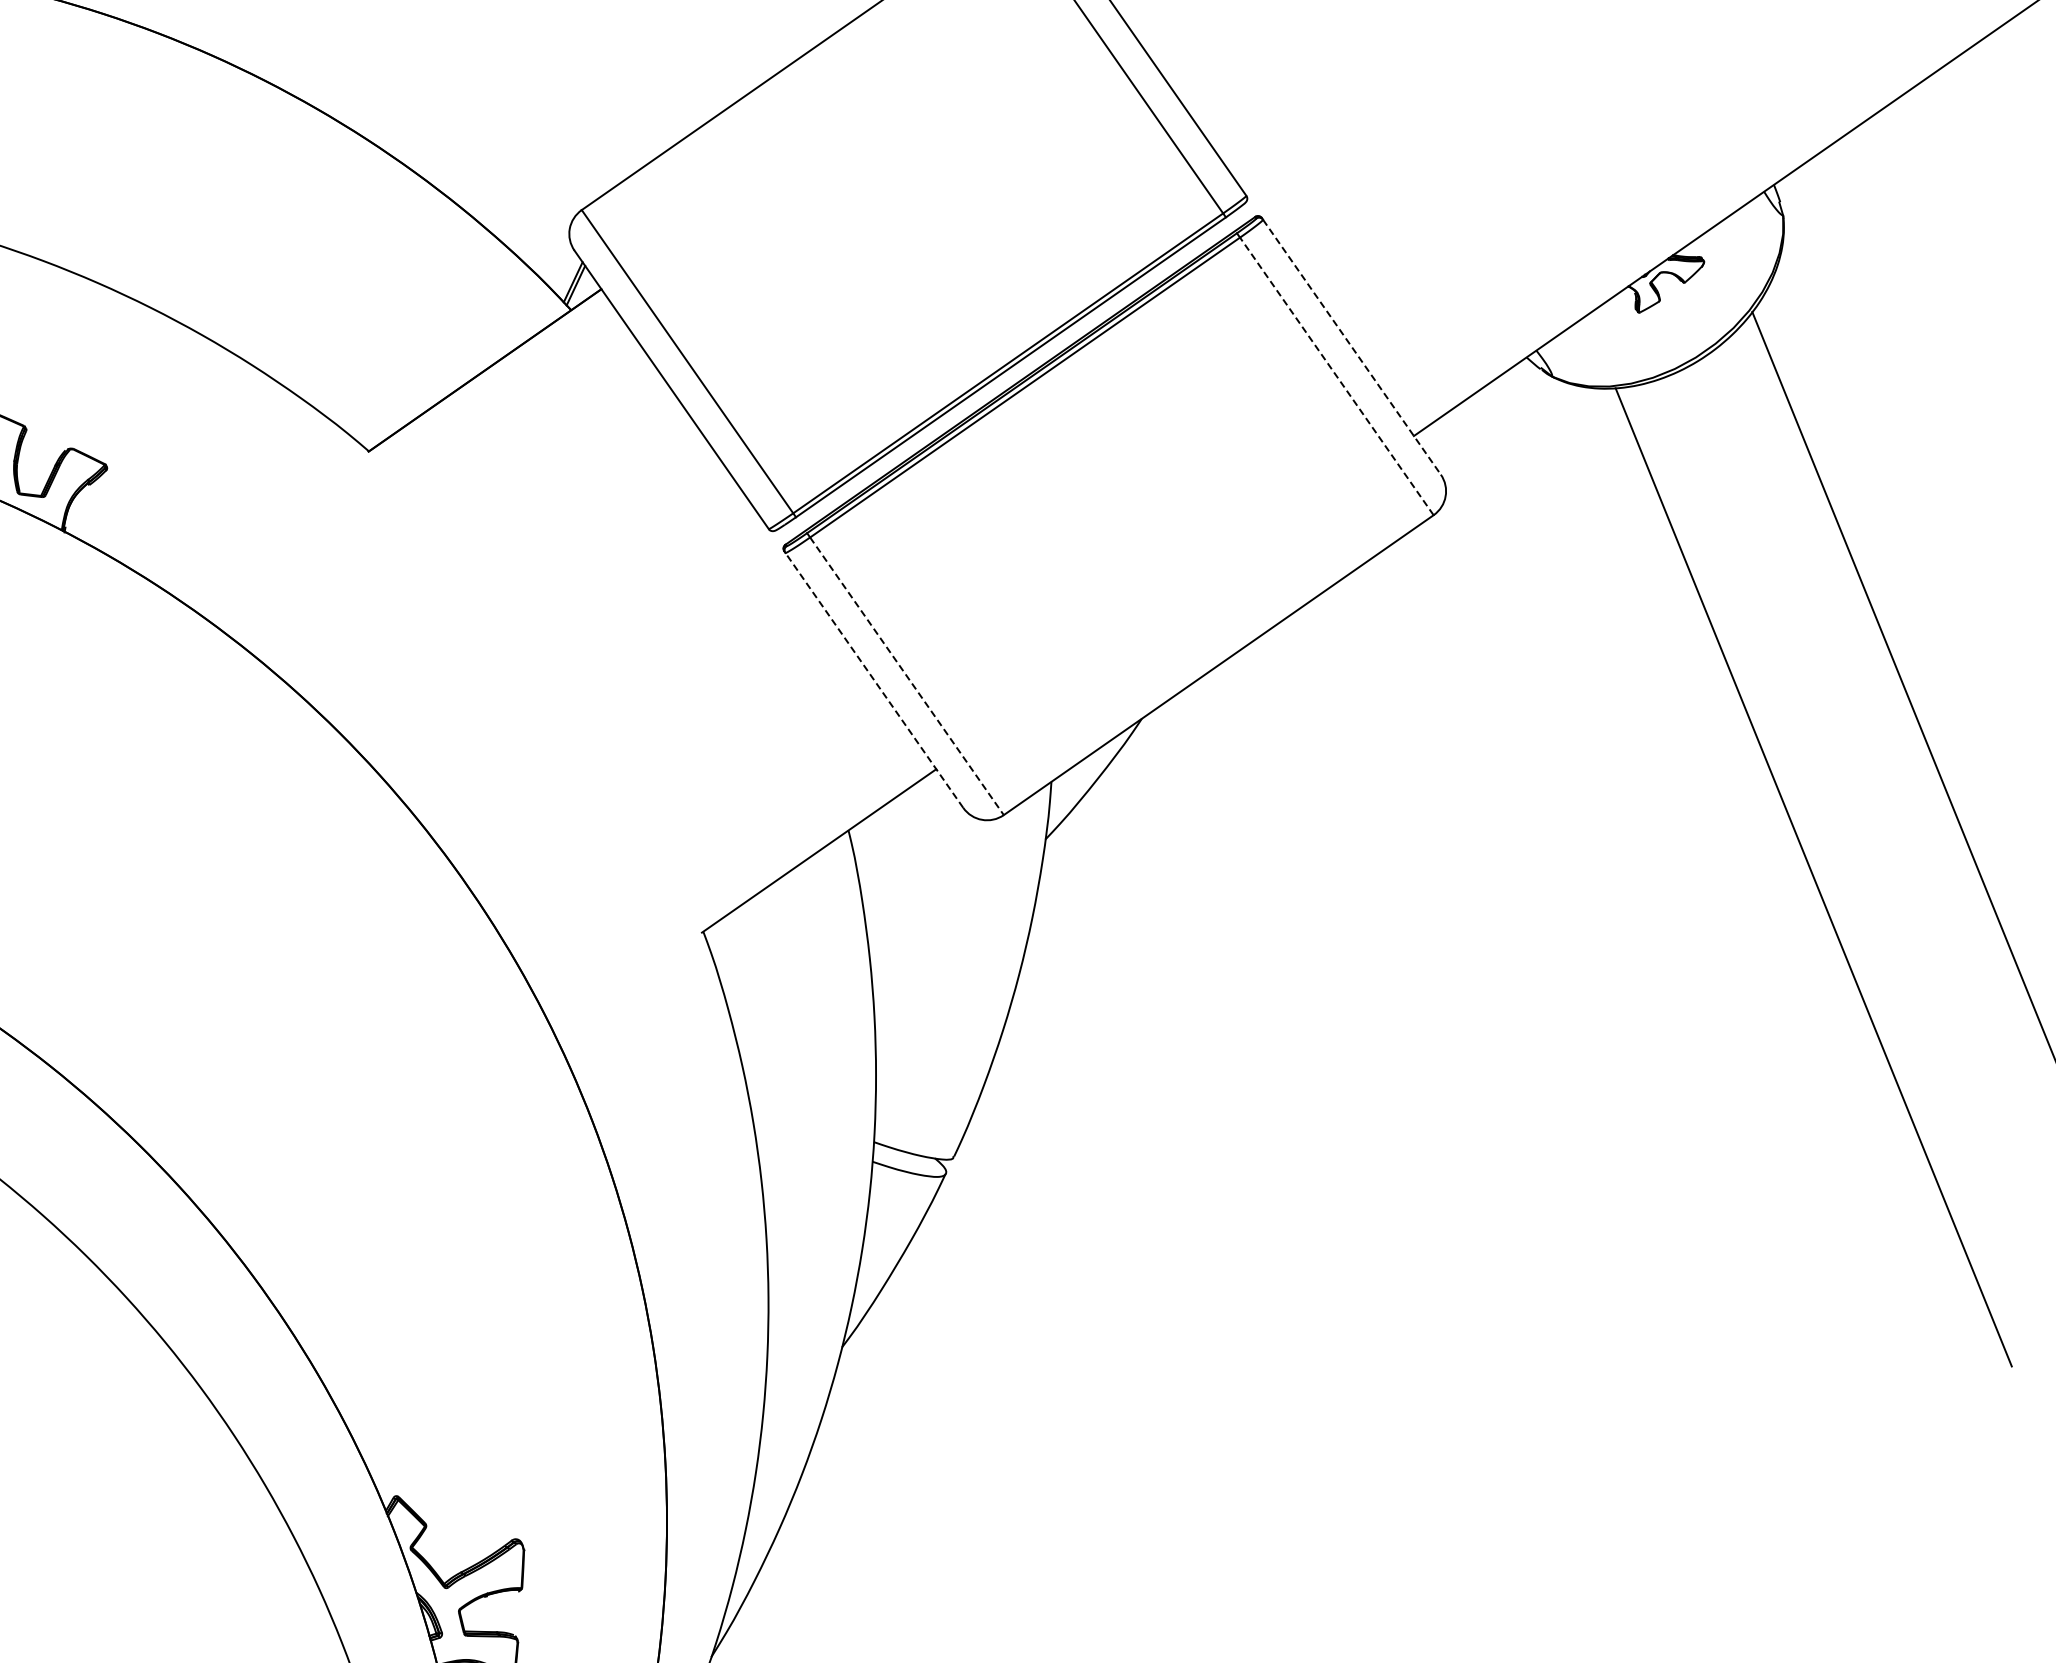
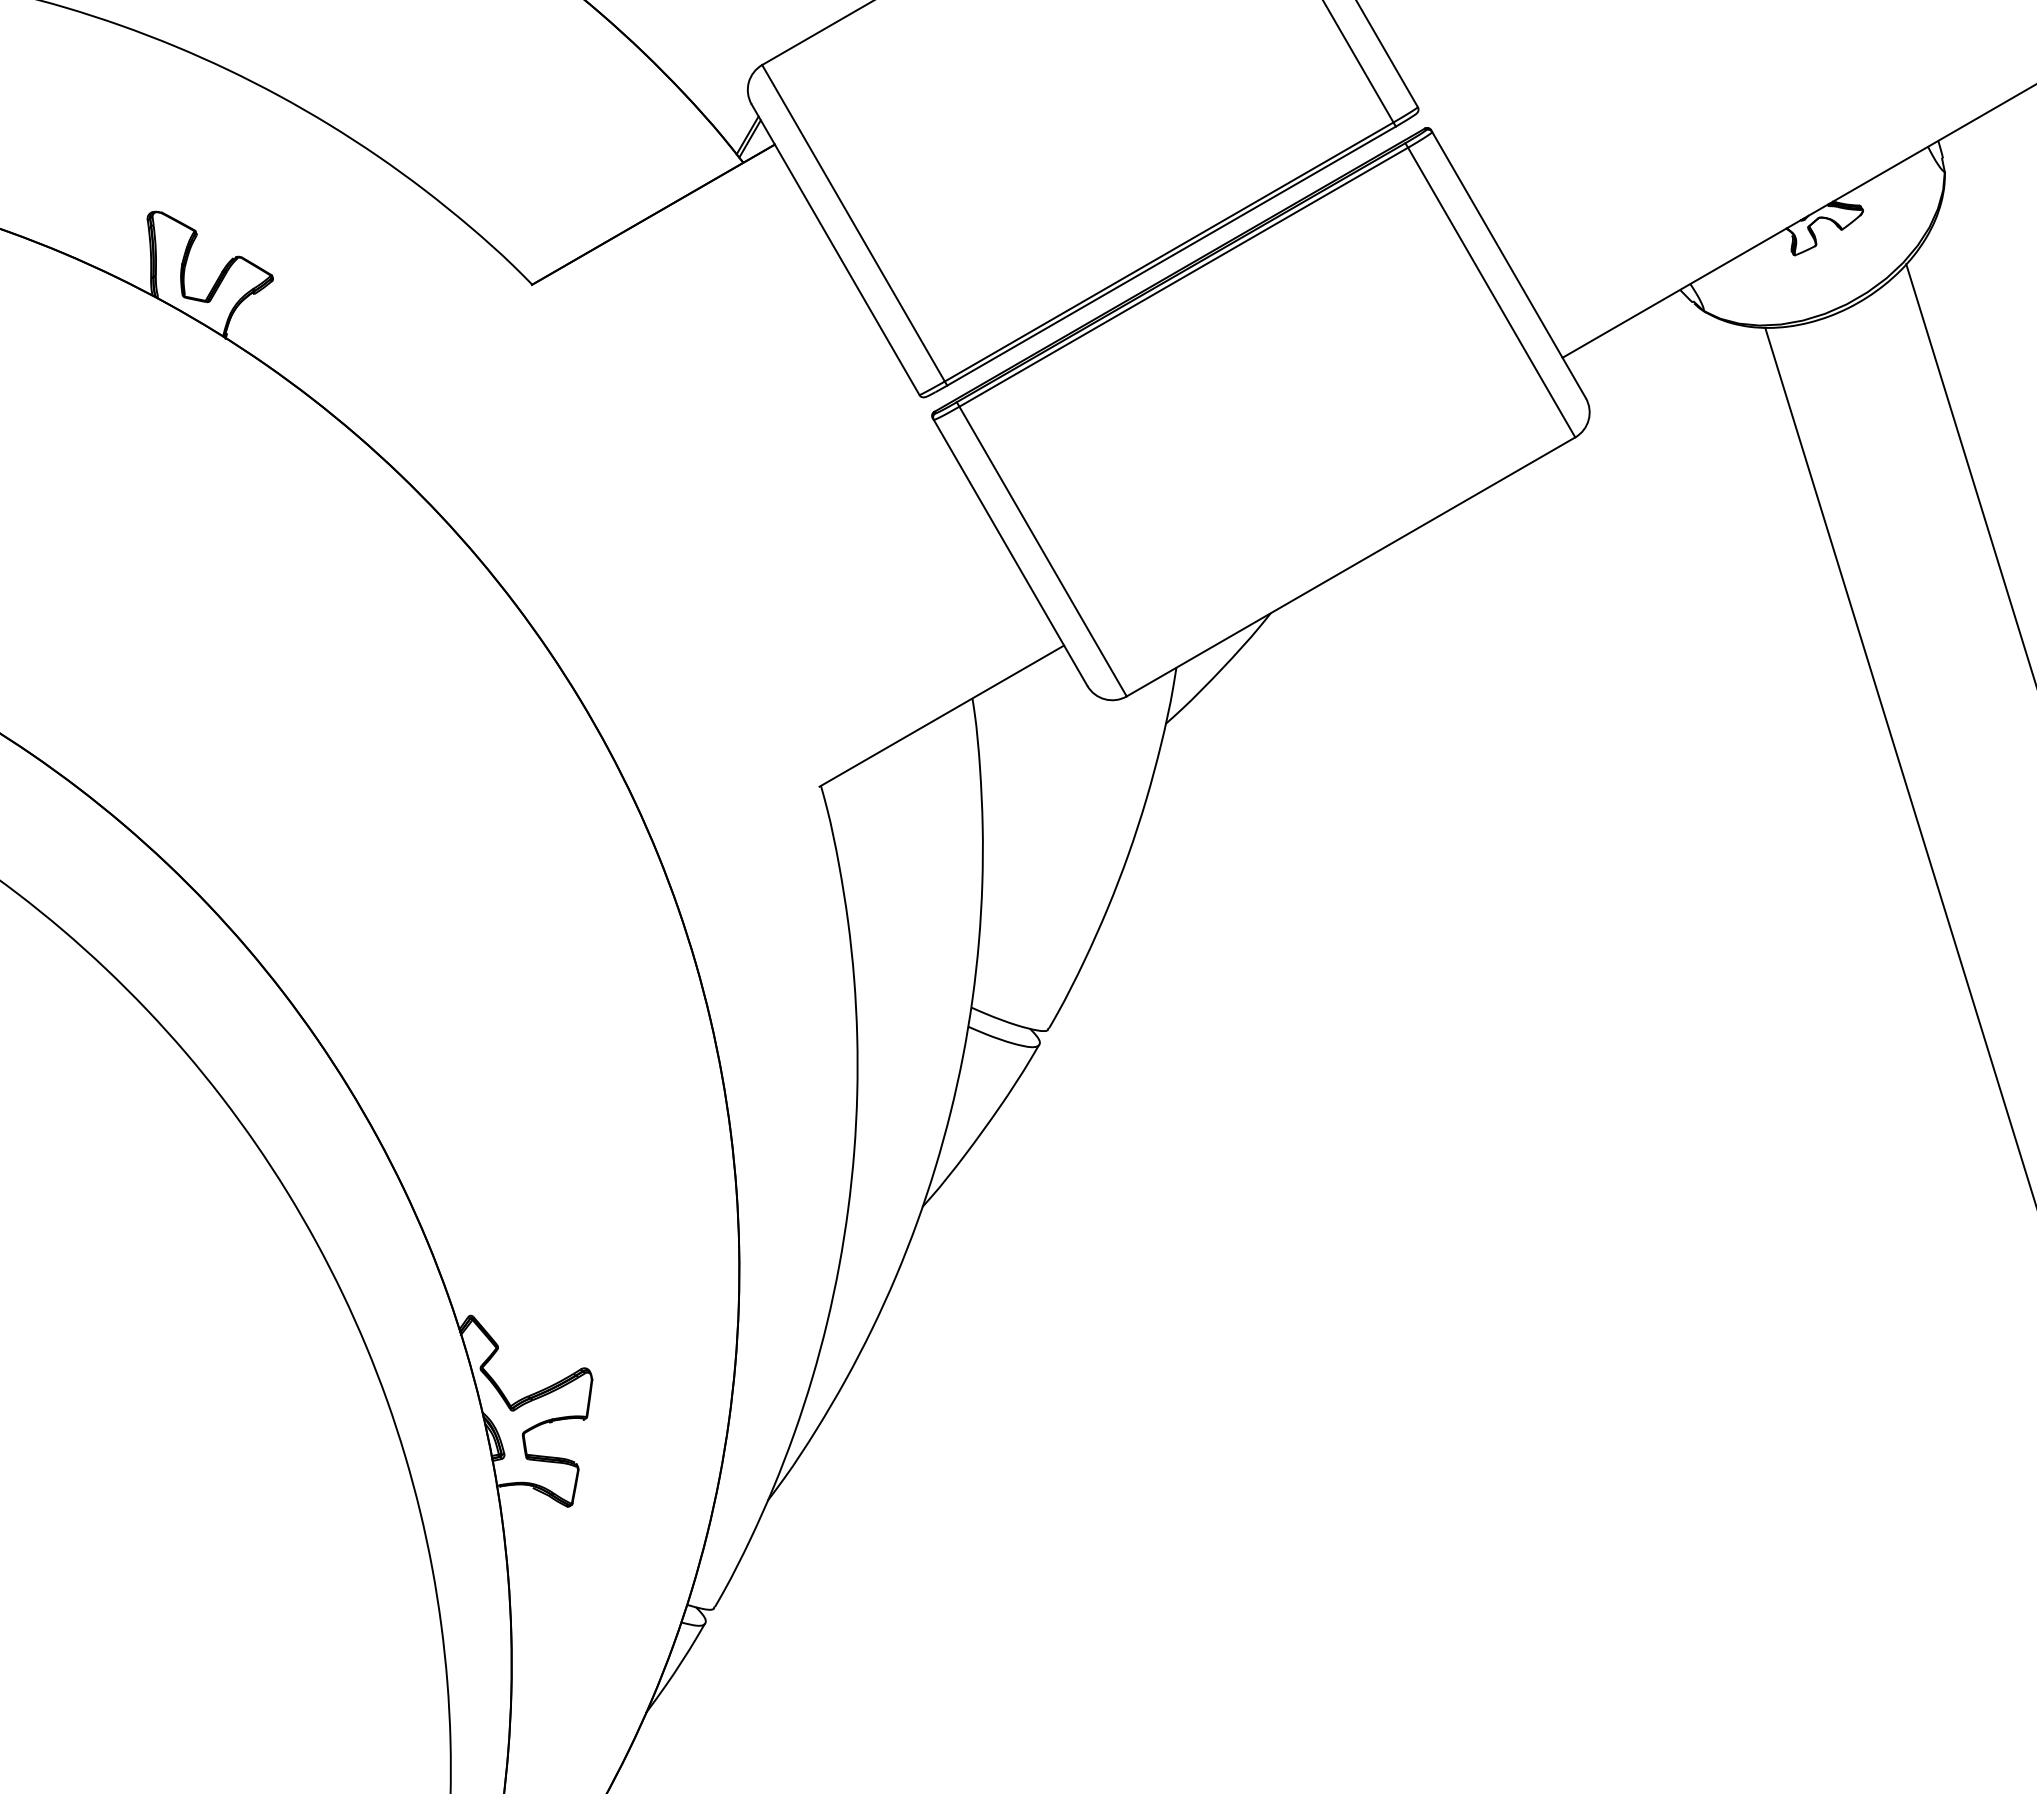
line: (1352, 347) -> (1509, 265), dashed -> solid
line: (1336, 376) -> (1491, 292), dashed -> solid
line: (907, 677) -> (1043, 552), dashed -> solid
line: (874, 680) -> (1010, 552), dashed -> solid

